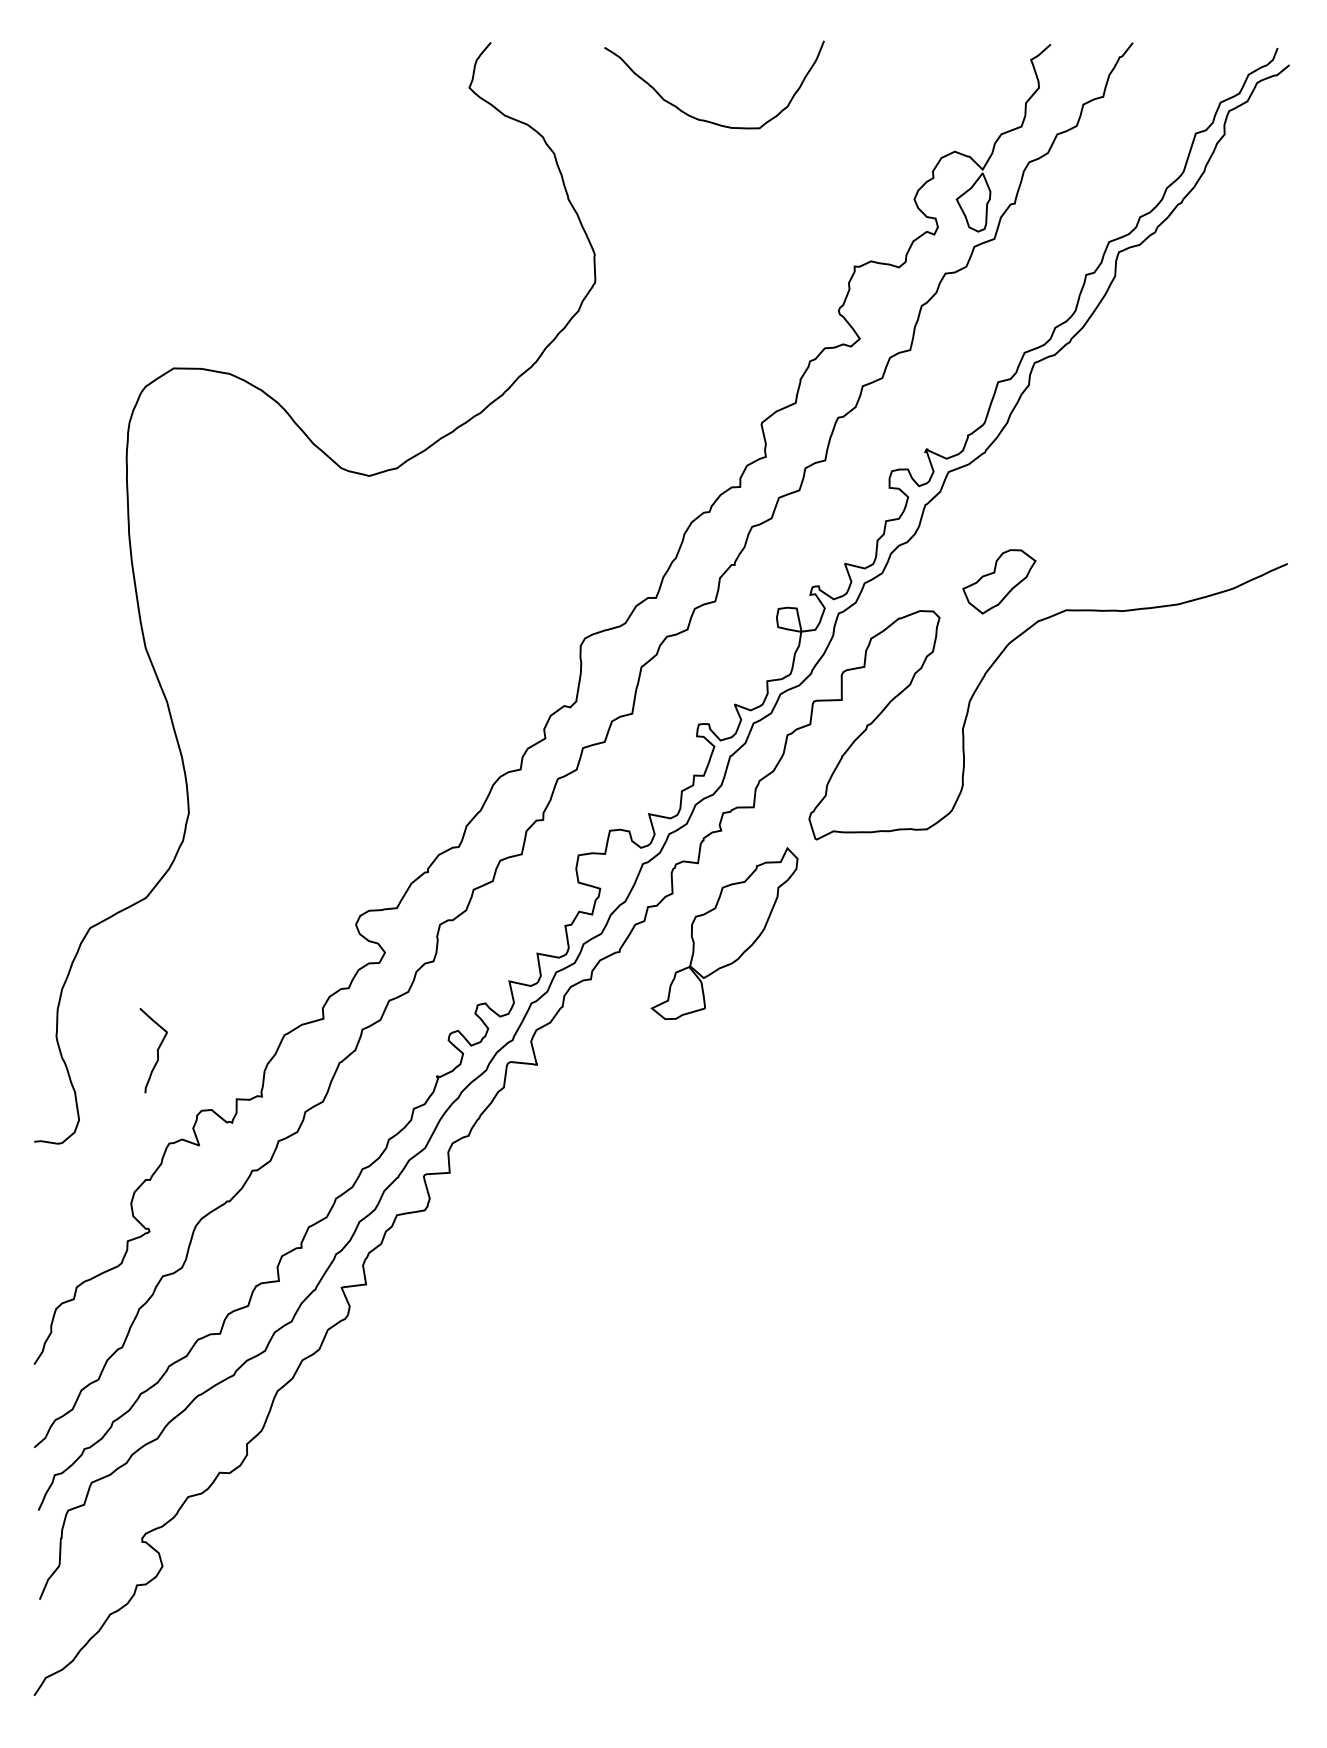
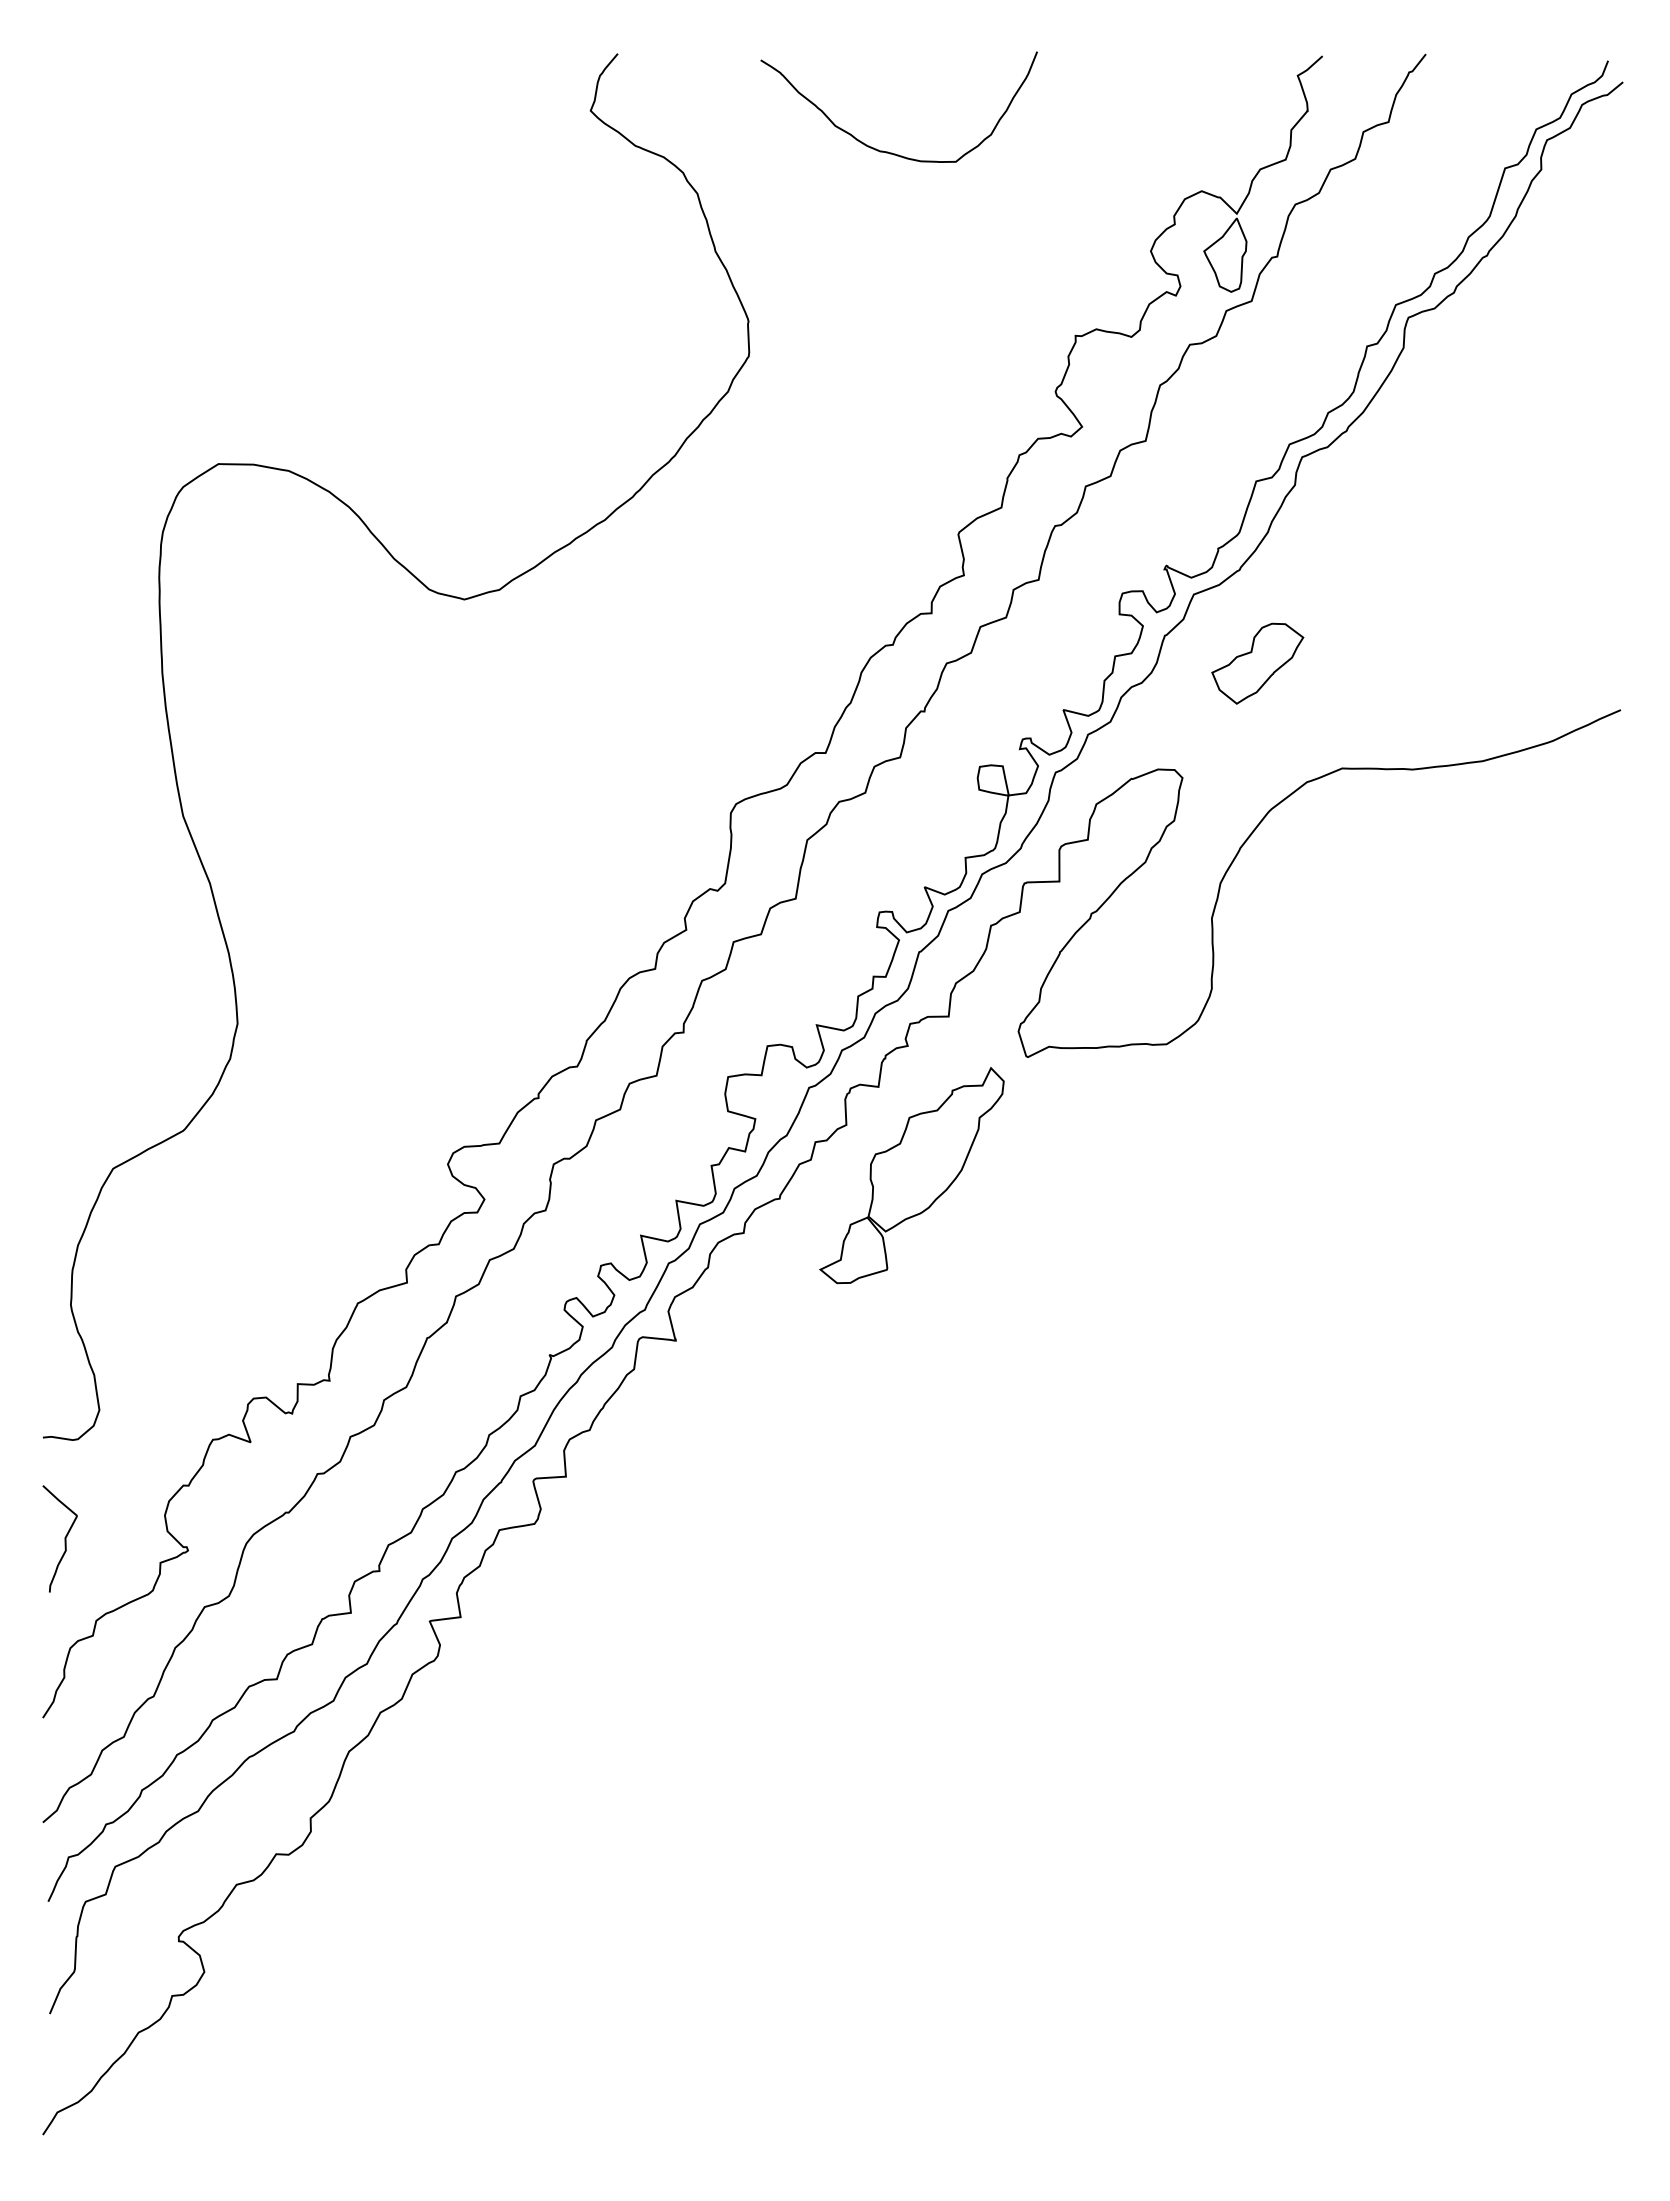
part: (999, 581) -> (1257, 663), moved
curve: (157, 1050) -> (64, 1538), moved

